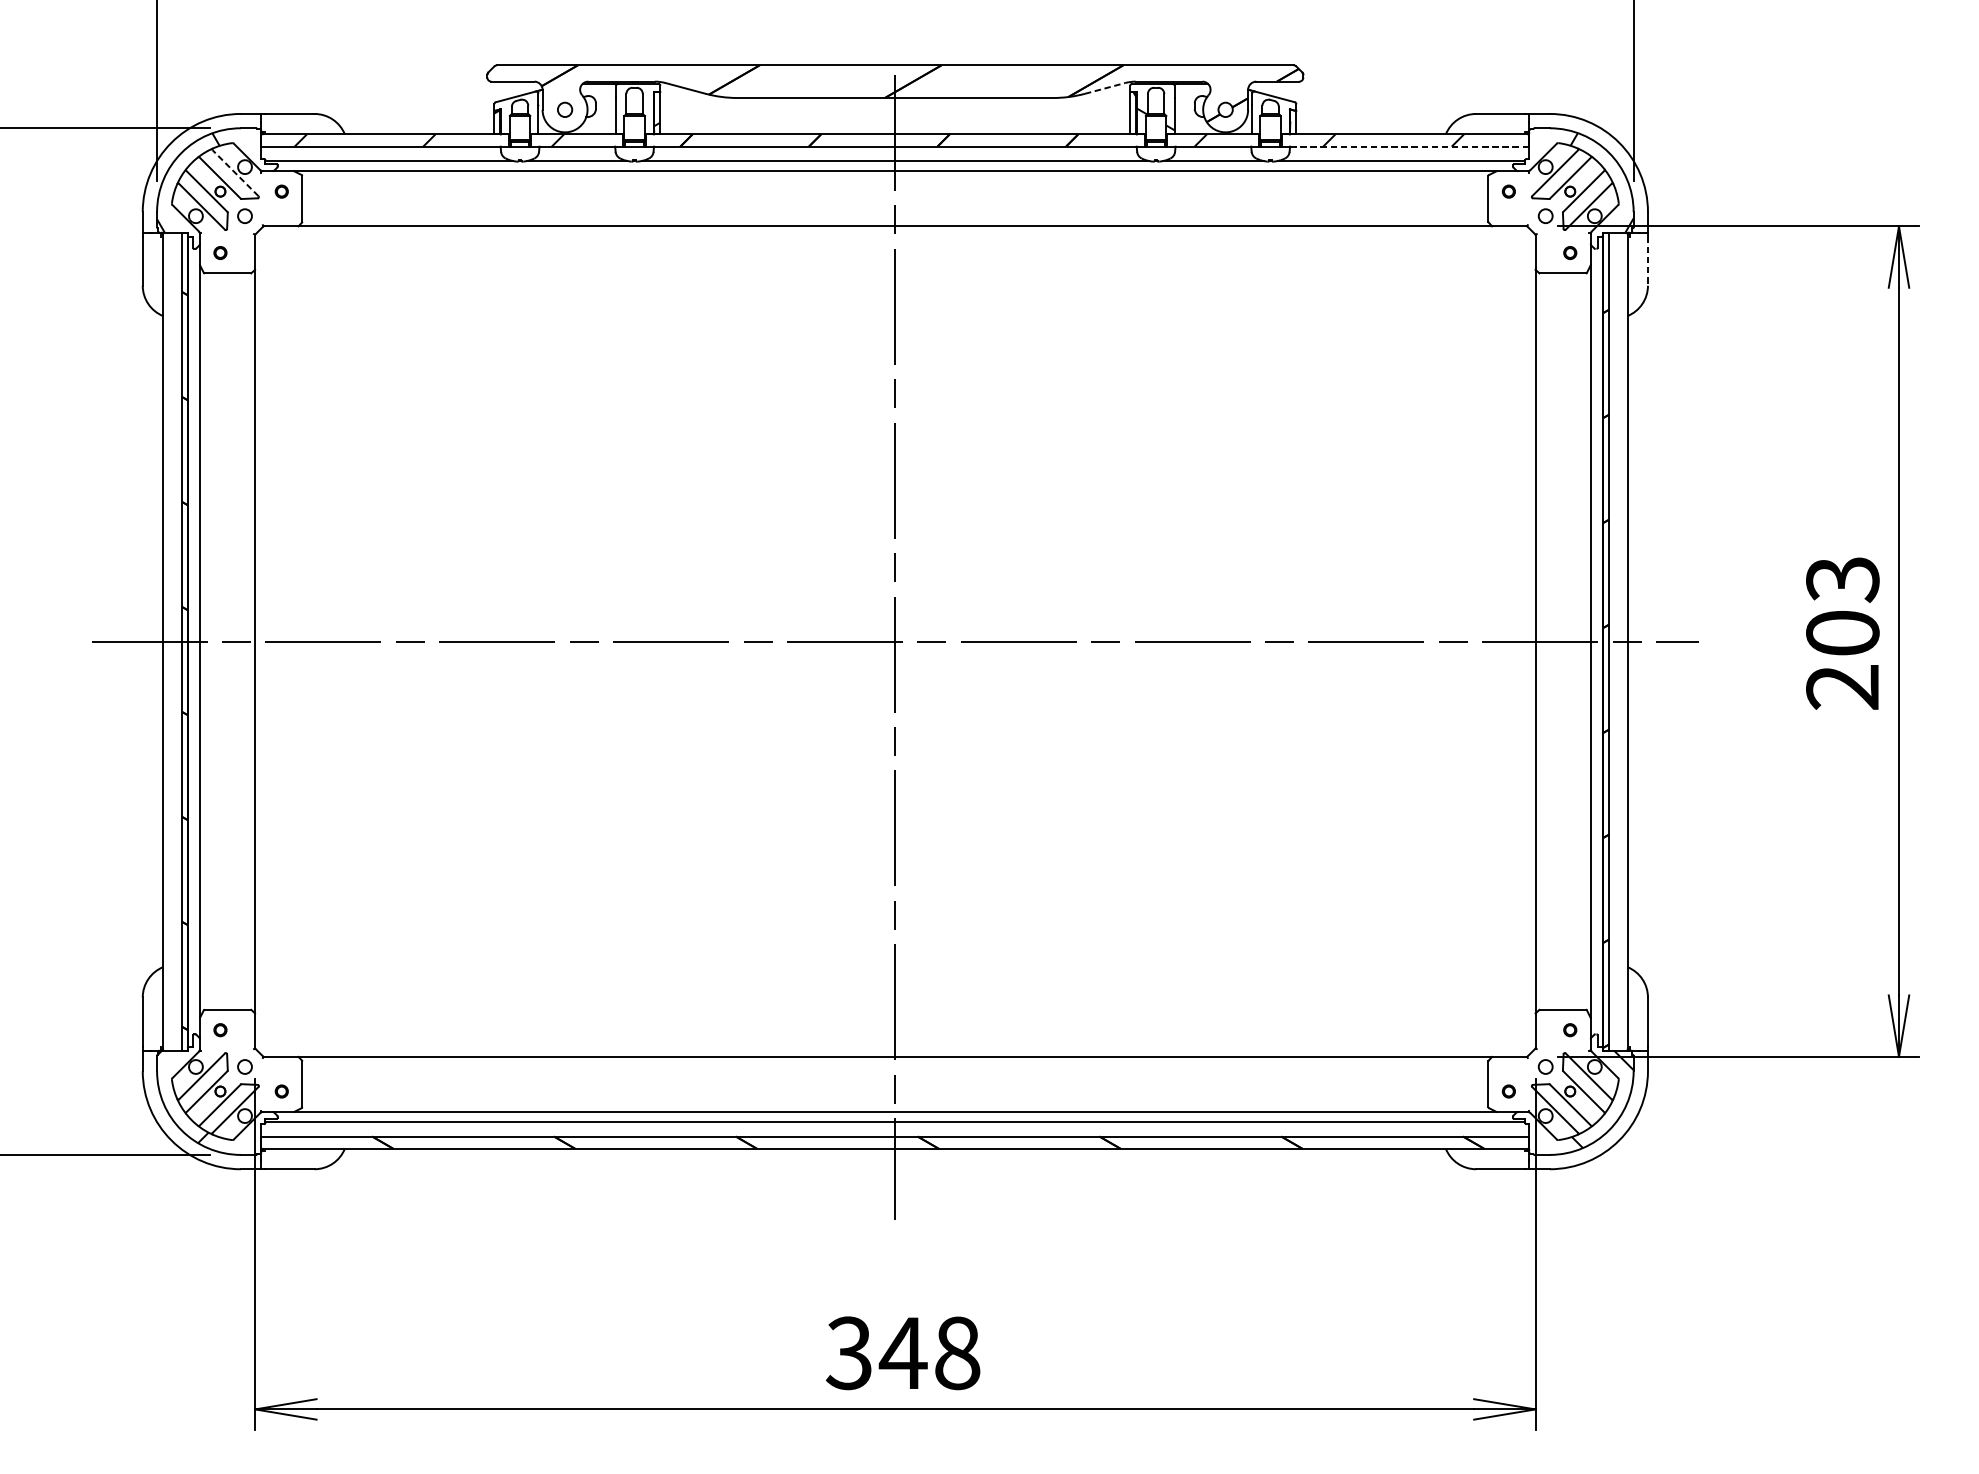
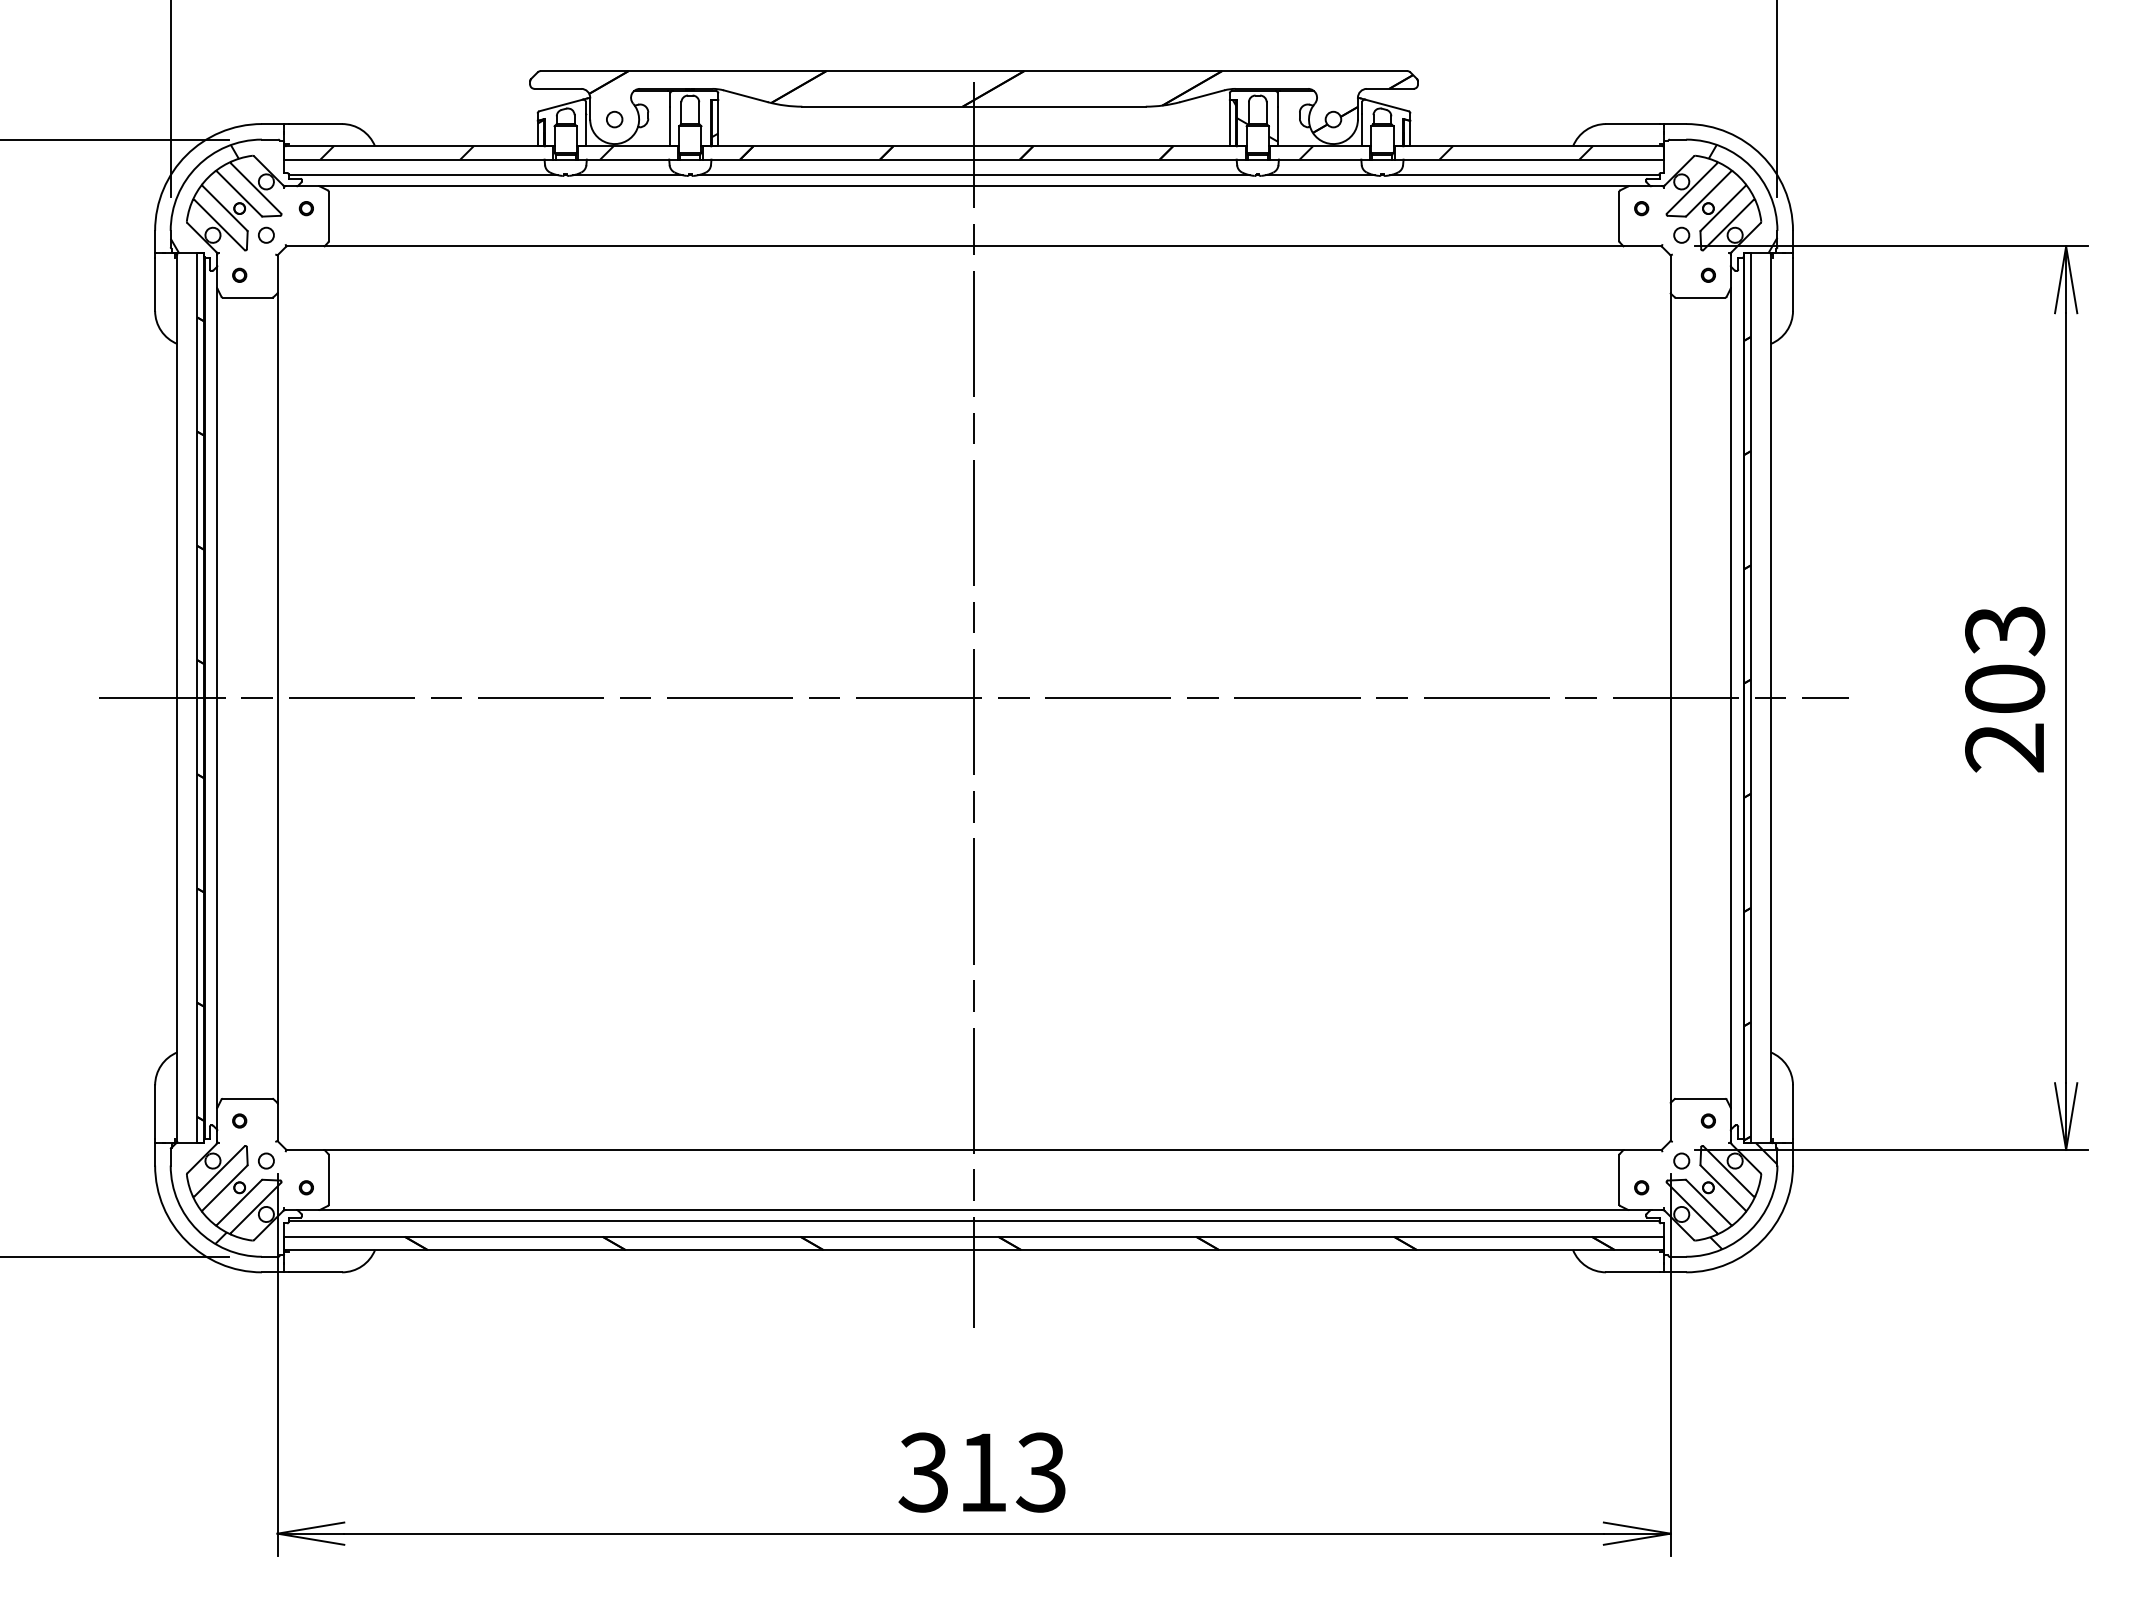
line: (1105, 88) -> (1202, 96), dashed -> solid
line: (1410, 146) -> (1534, 159), dashed -> solid
line: (235, 173) -> (255, 188), dashed -> solid
line: (1648, 261) -> (1793, 284), dashed -> solid
text: (929, 1353) -> (1011, 1472), 348 -> 313

